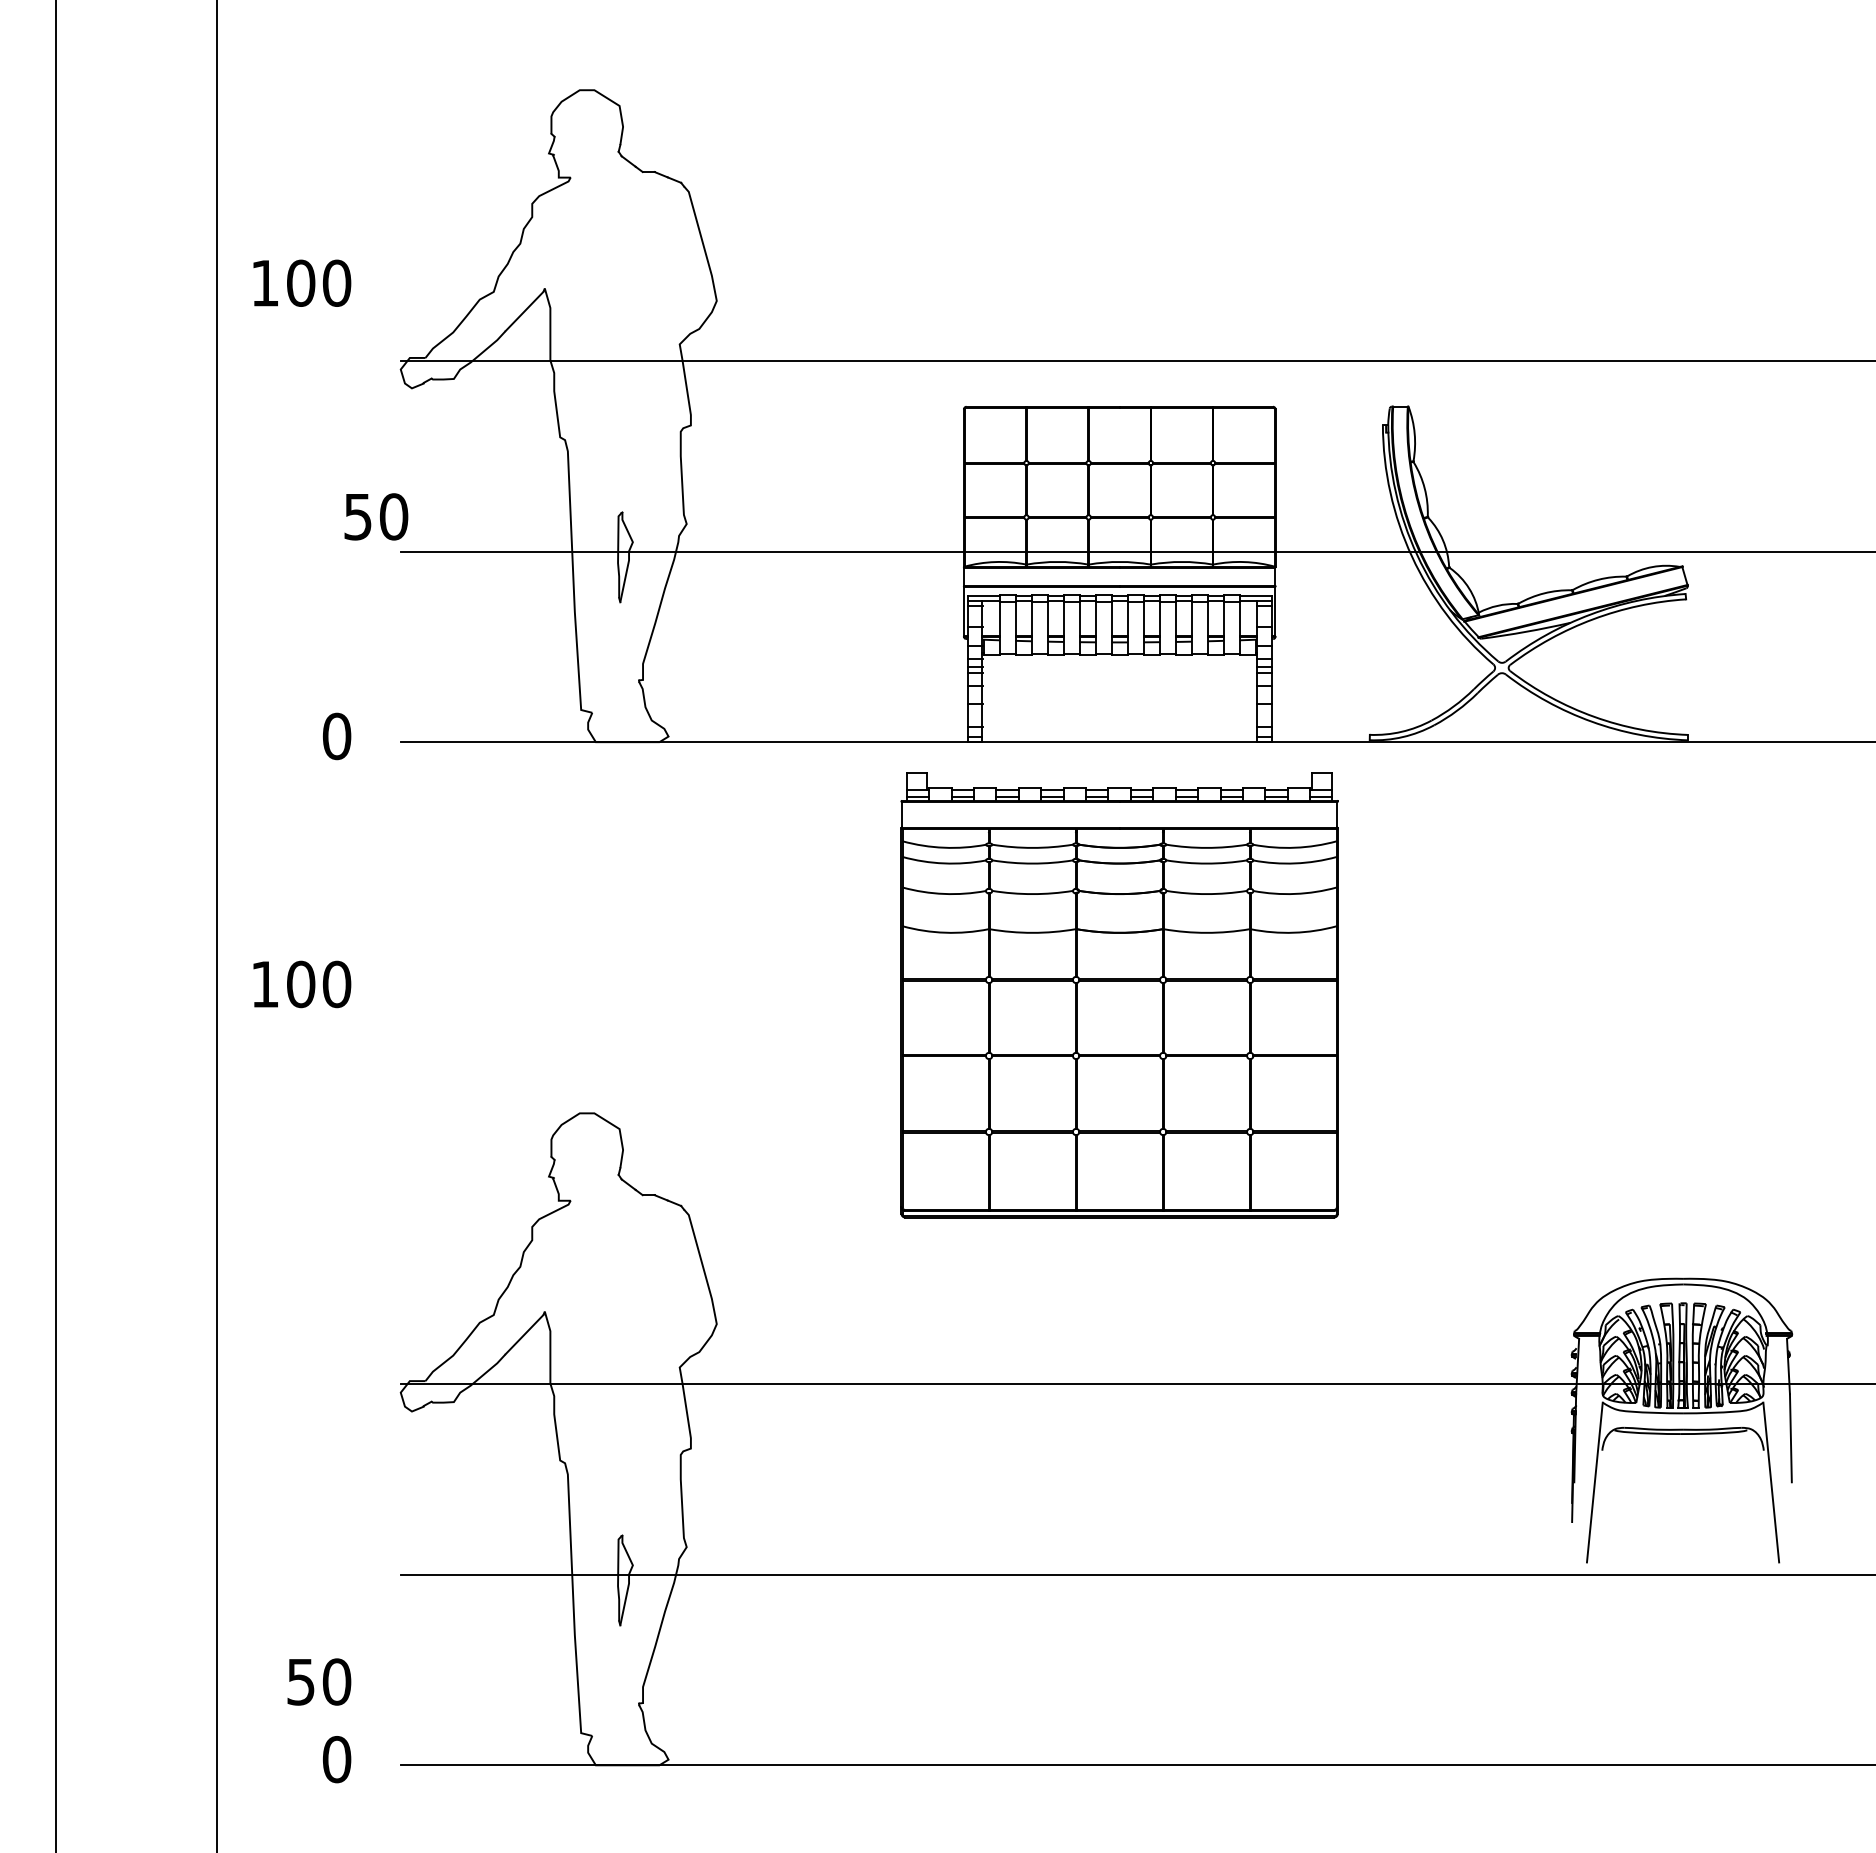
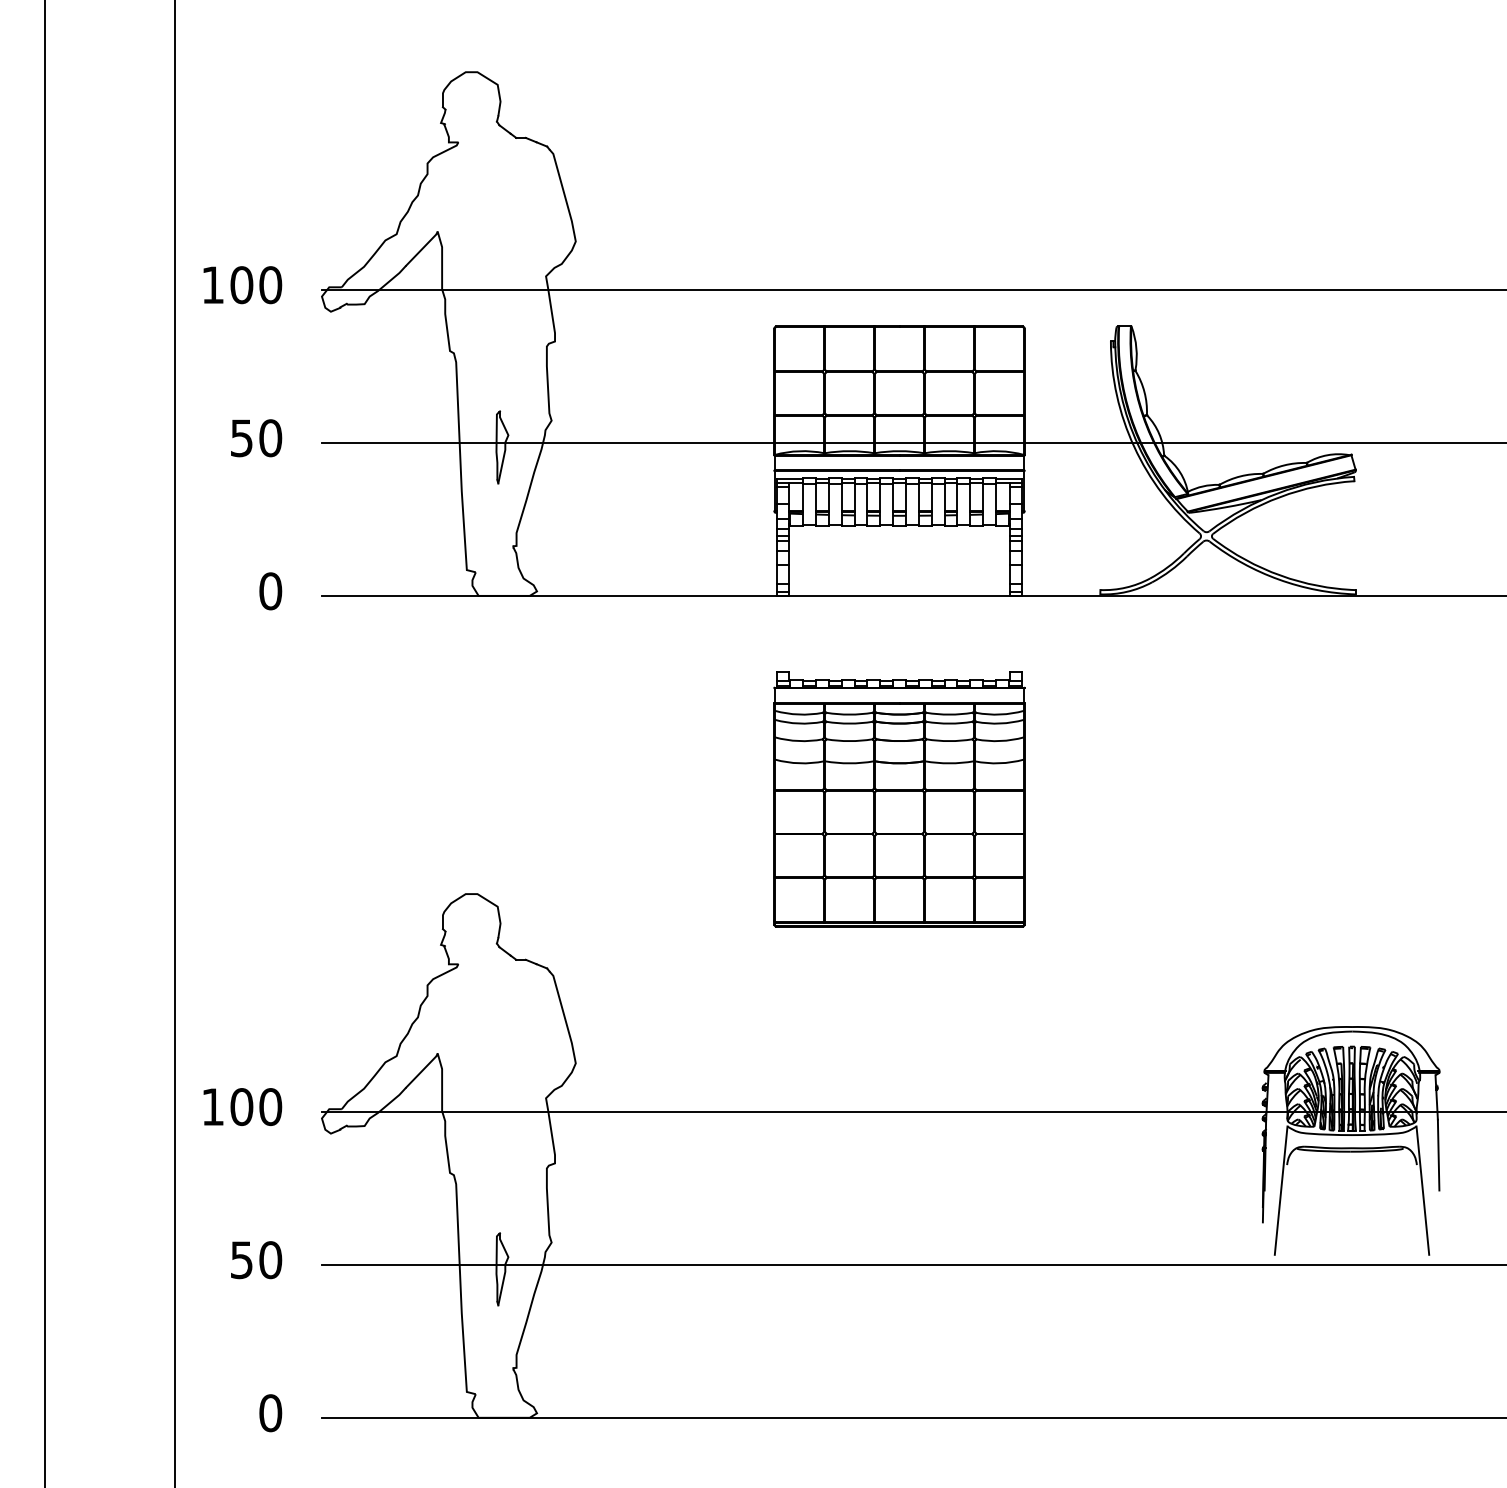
text: (302, 282) -> (243, 284), moved
text: (376, 516) -> (256, 437), moved
text: (302, 984) -> (243, 1107), moved
part: (1119, 994) -> (899, 798), size x0.71
text: (319, 1681) -> (256, 1259), moved

